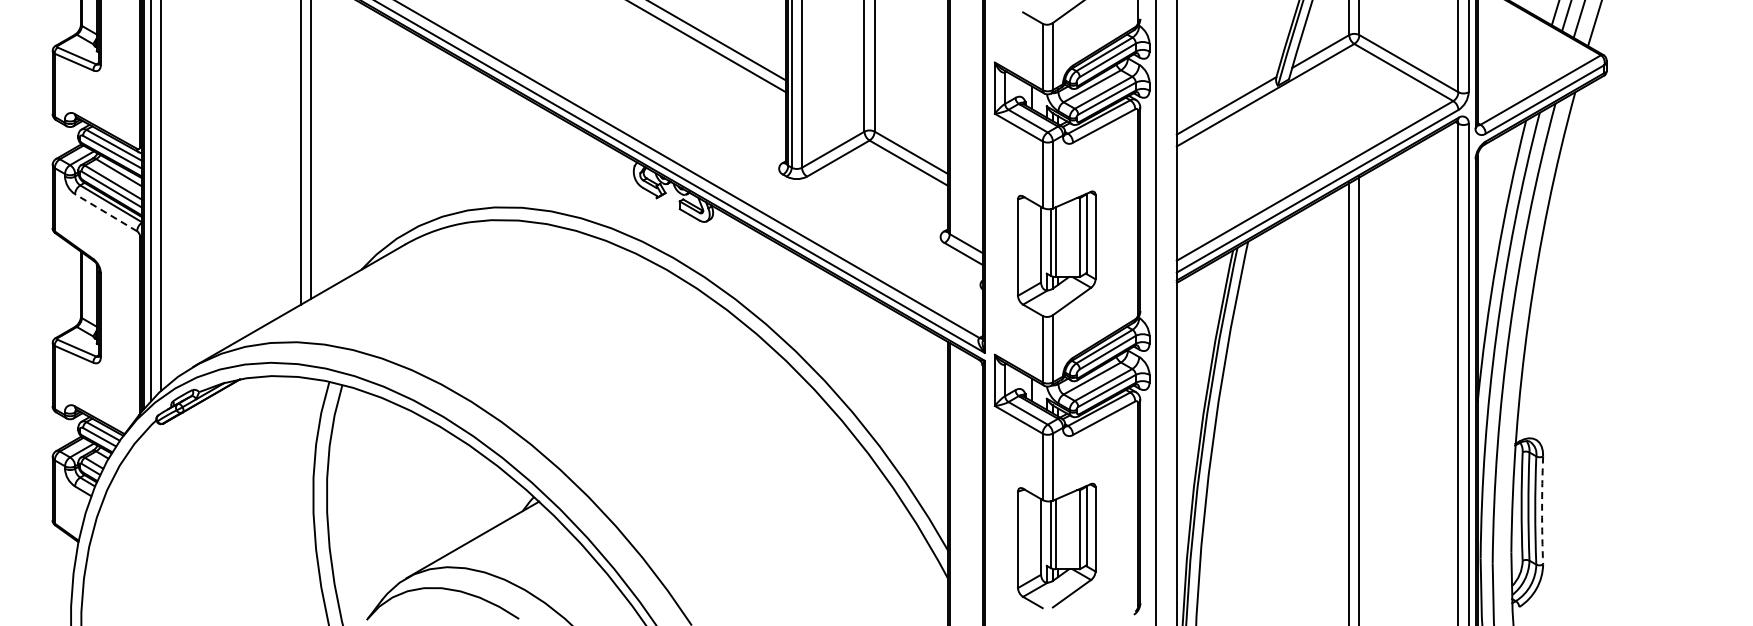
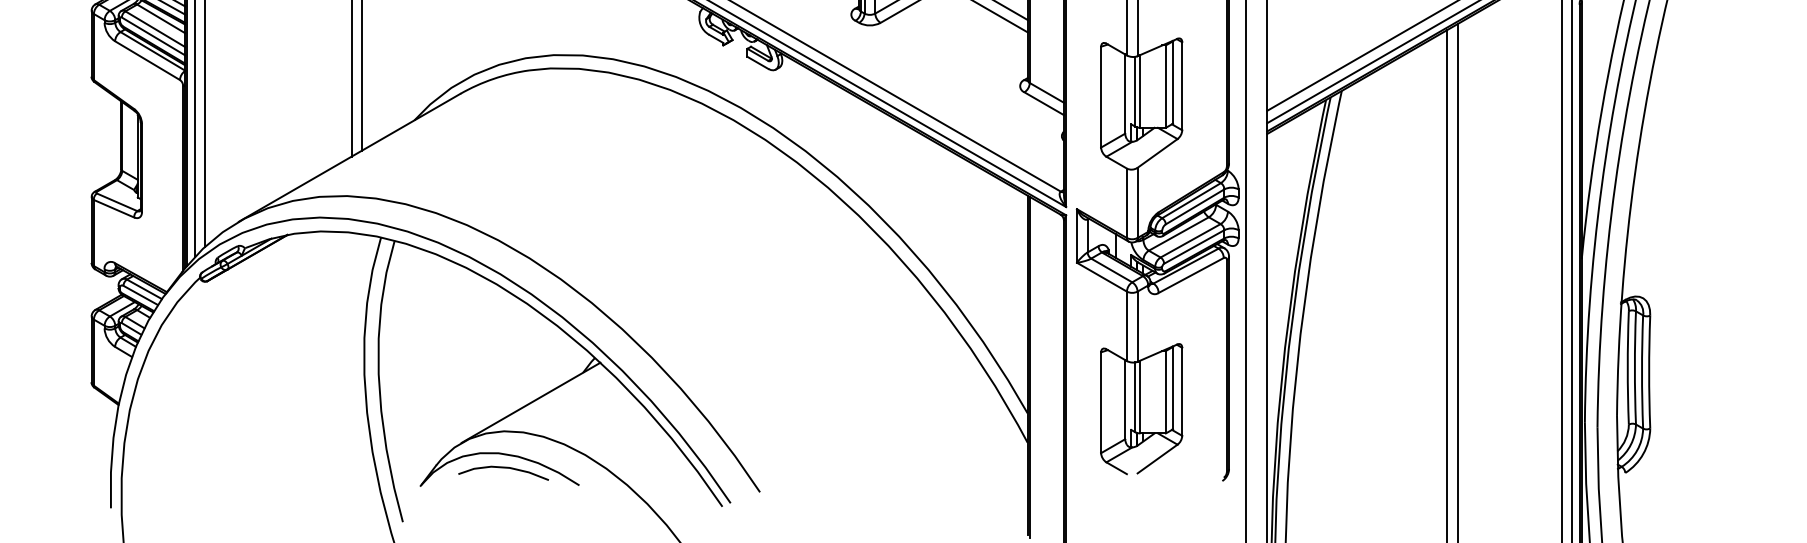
line: (105, 212) -> (146, 60), dashed -> solid
arc: (1542, 510) -> (1649, 372), dashed -> solid
curve: (446, 602) -> (503, 468), added

